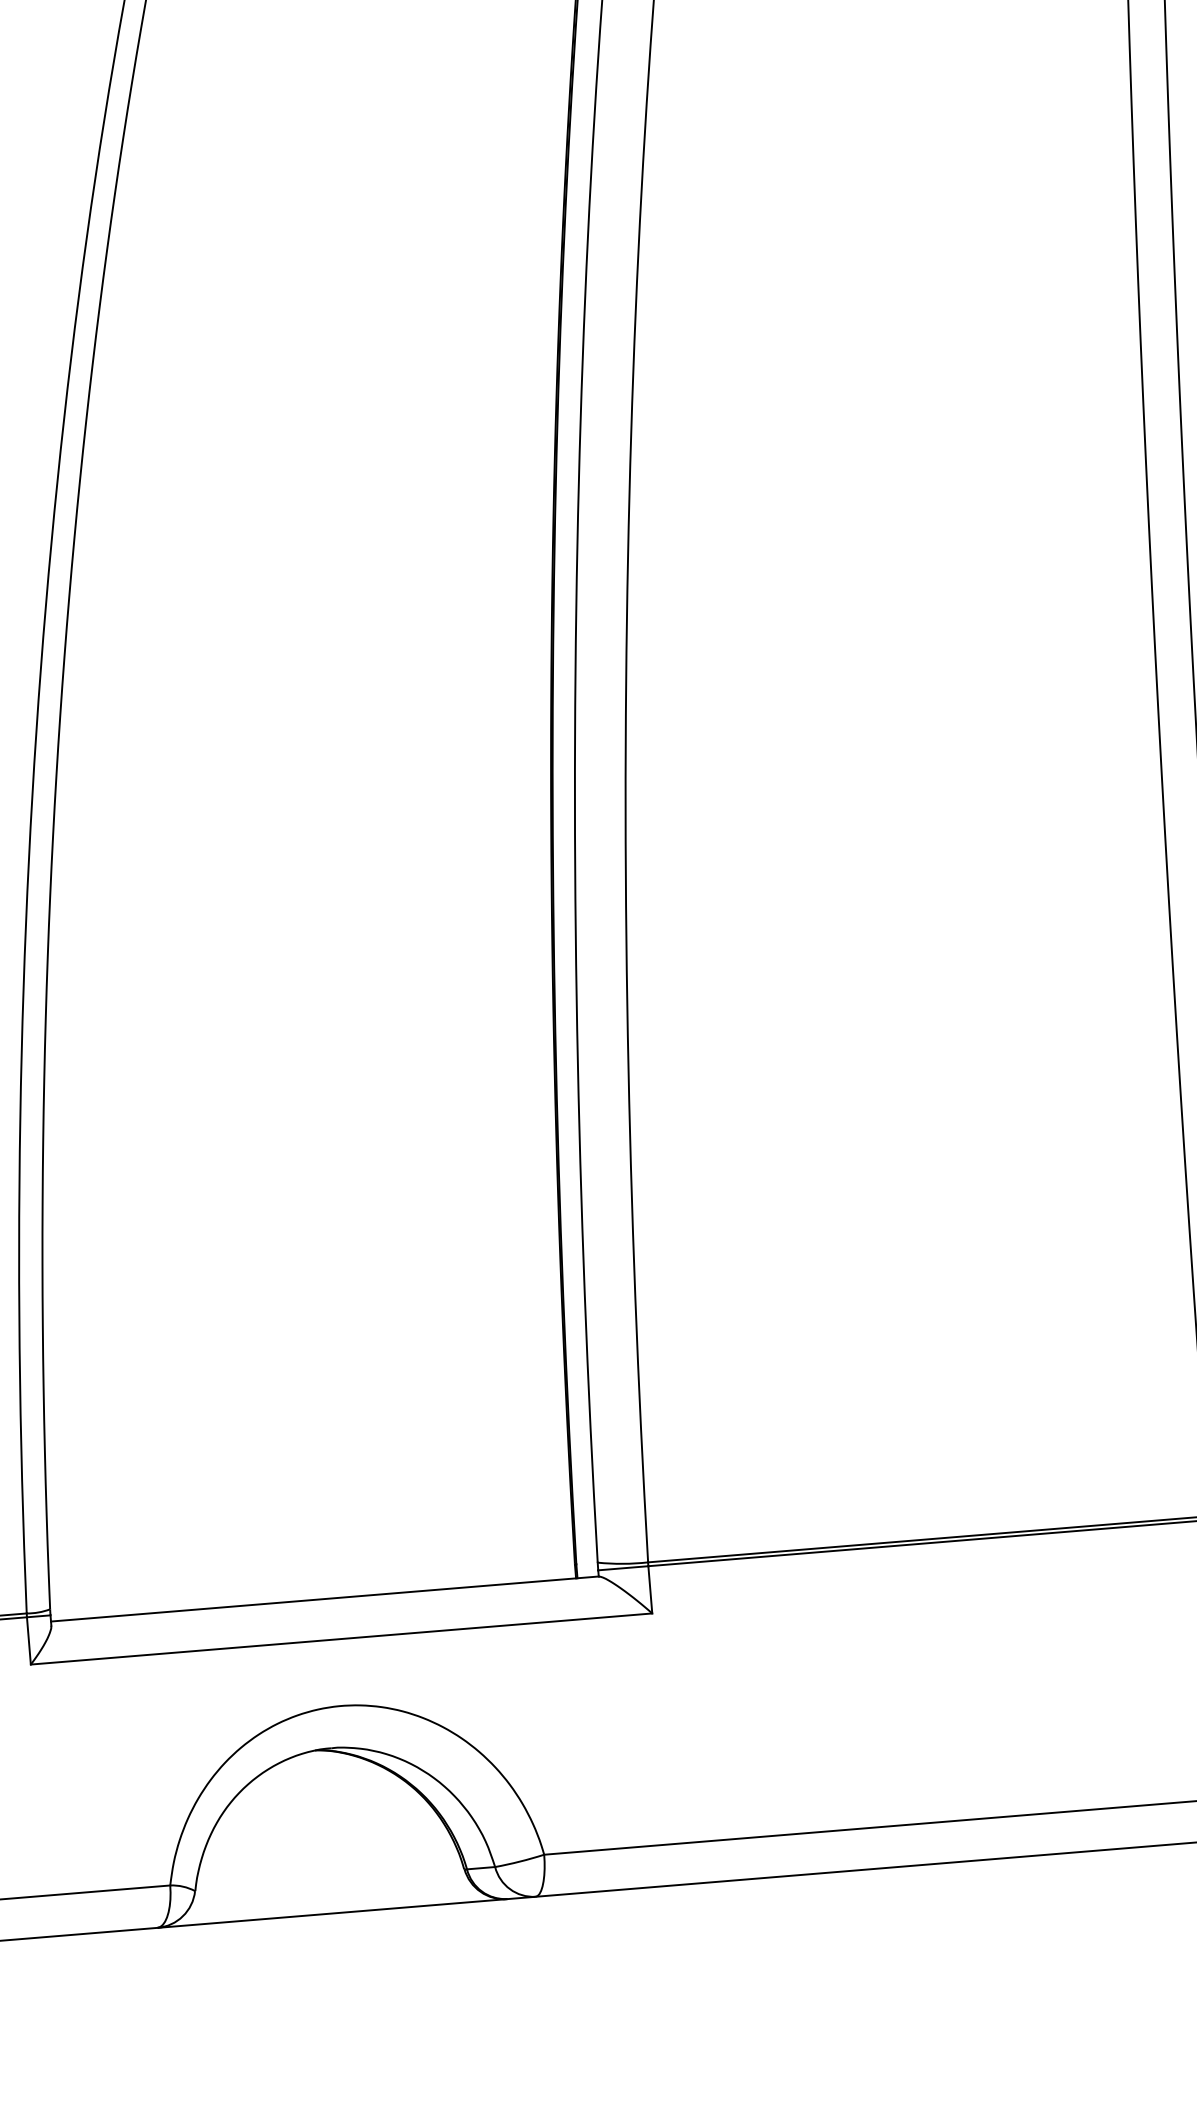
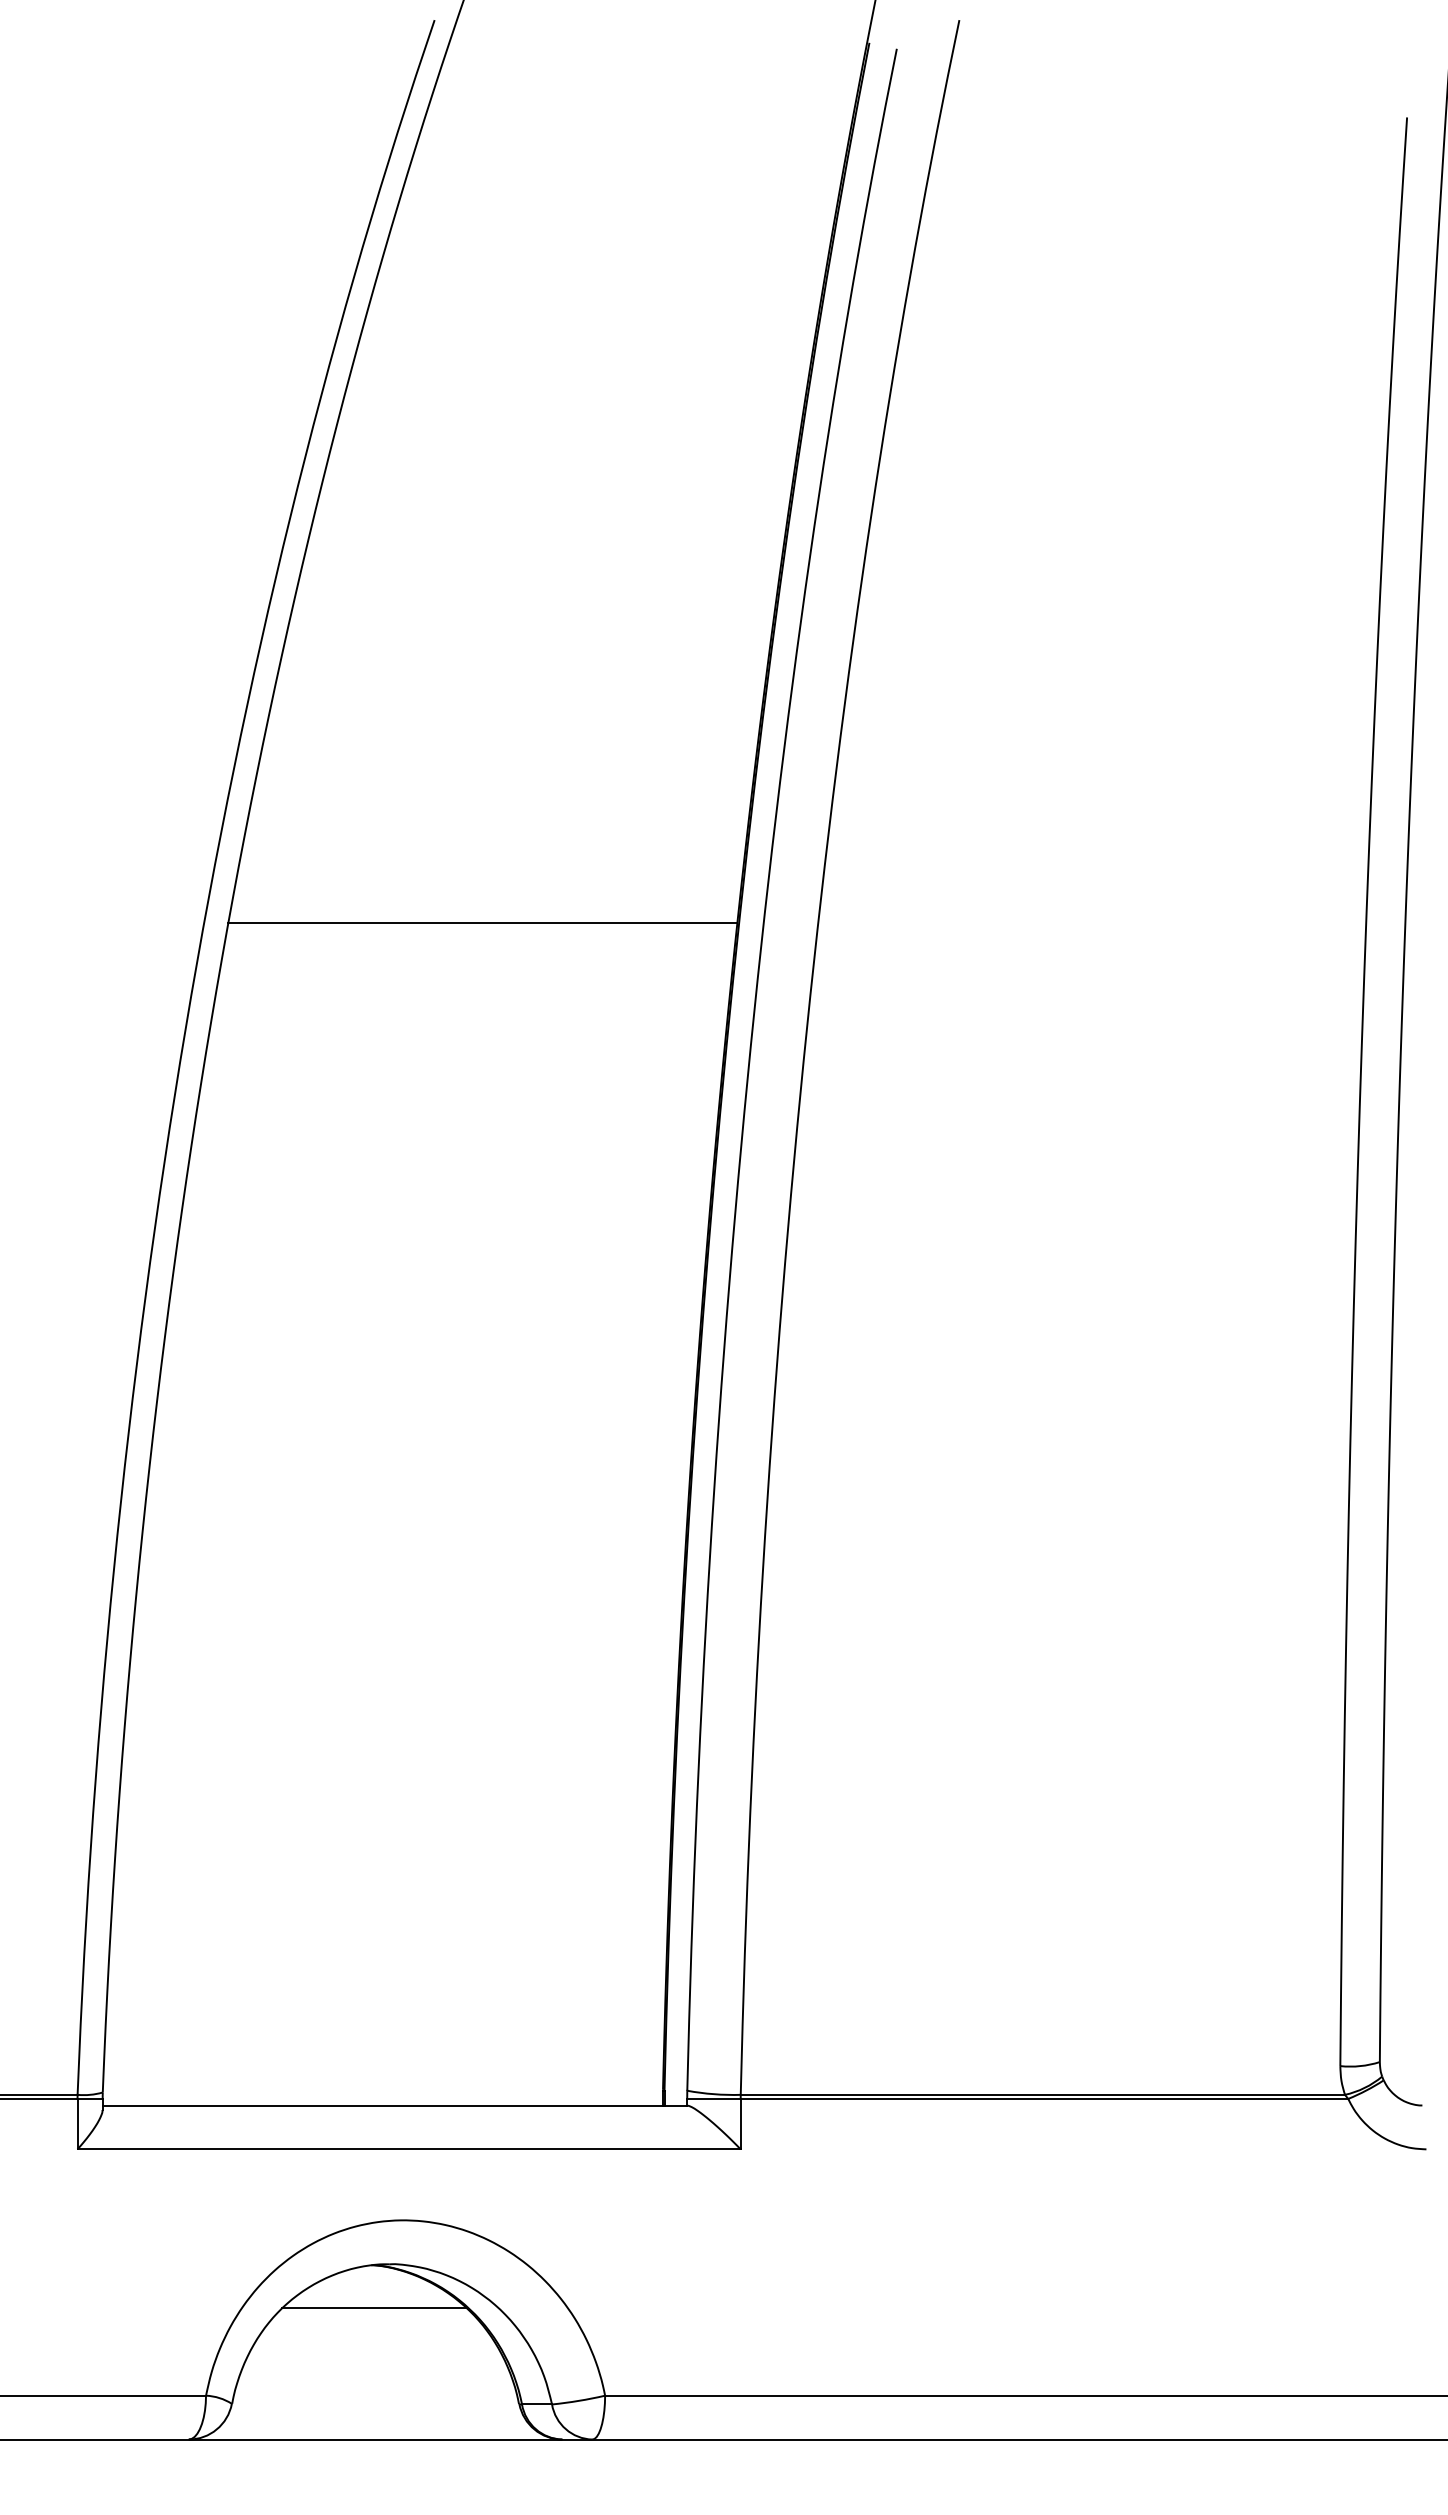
line: (315, 483) -> (482, 922), added
line: (321, 1790) -> (374, 2308), added

